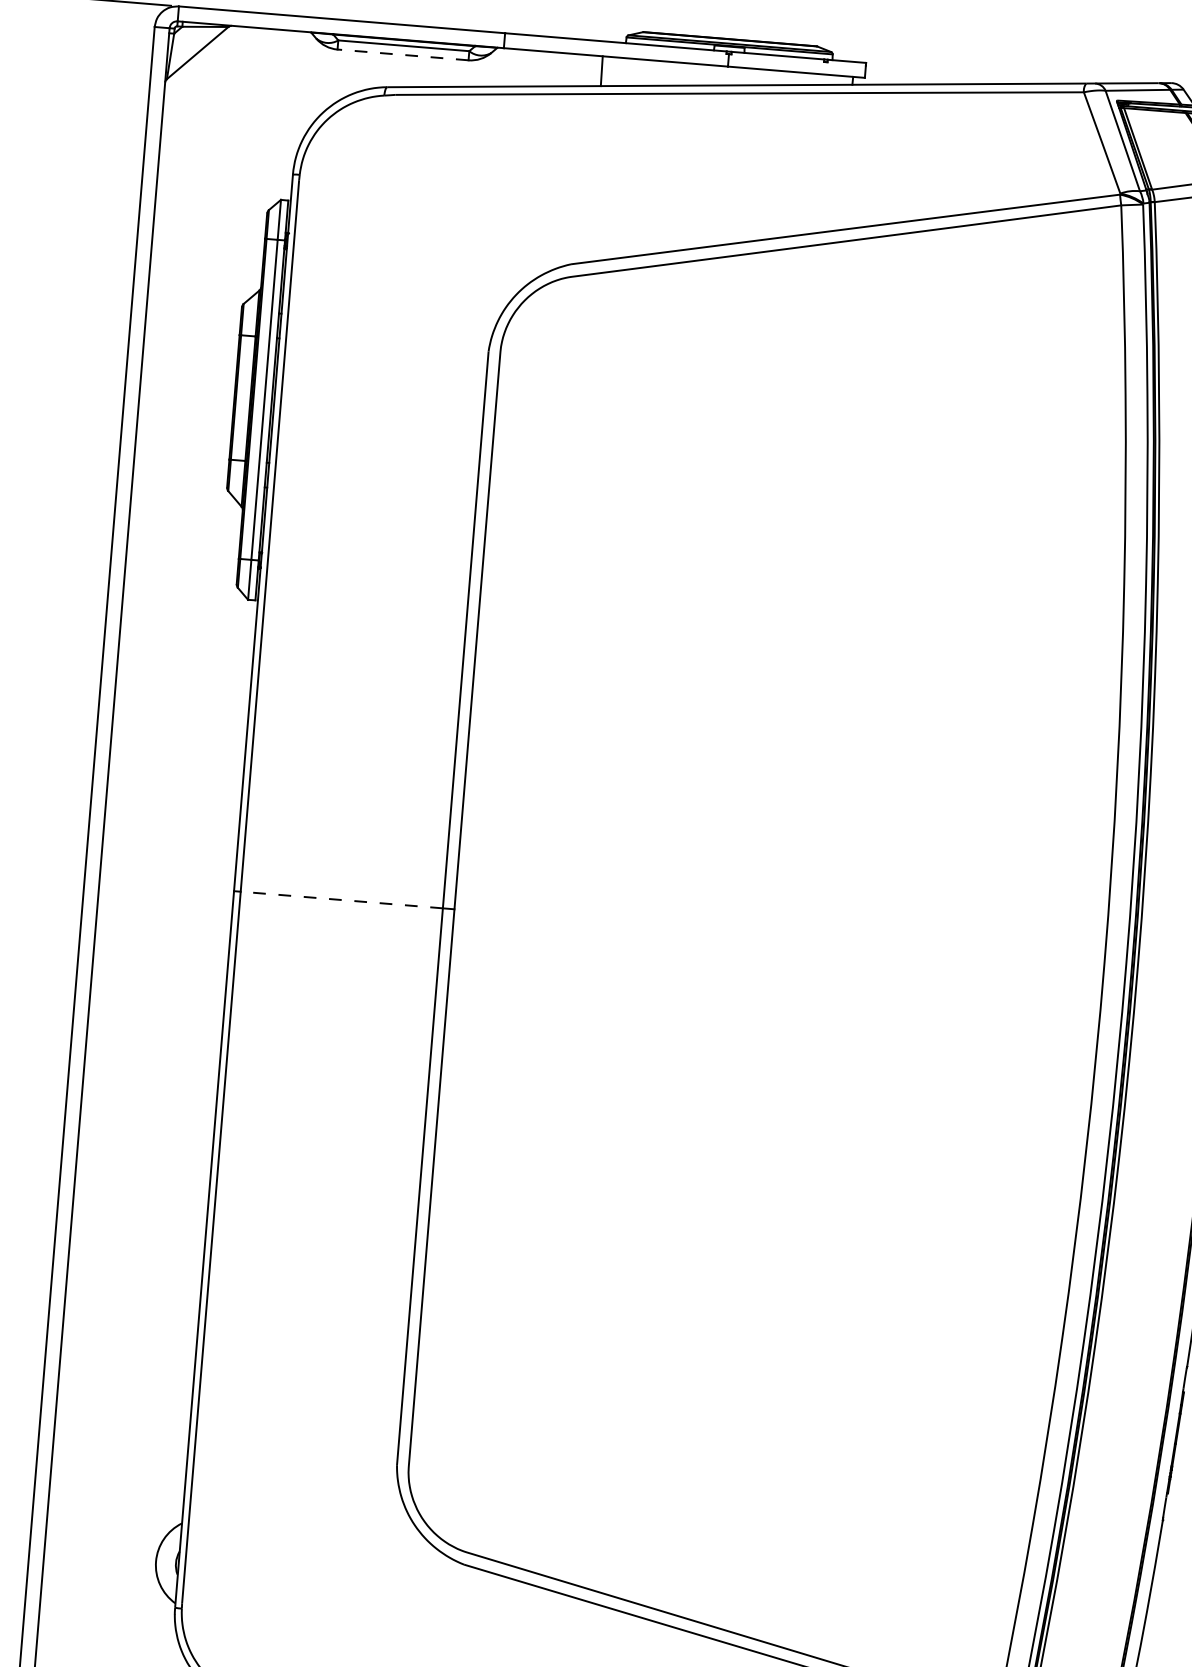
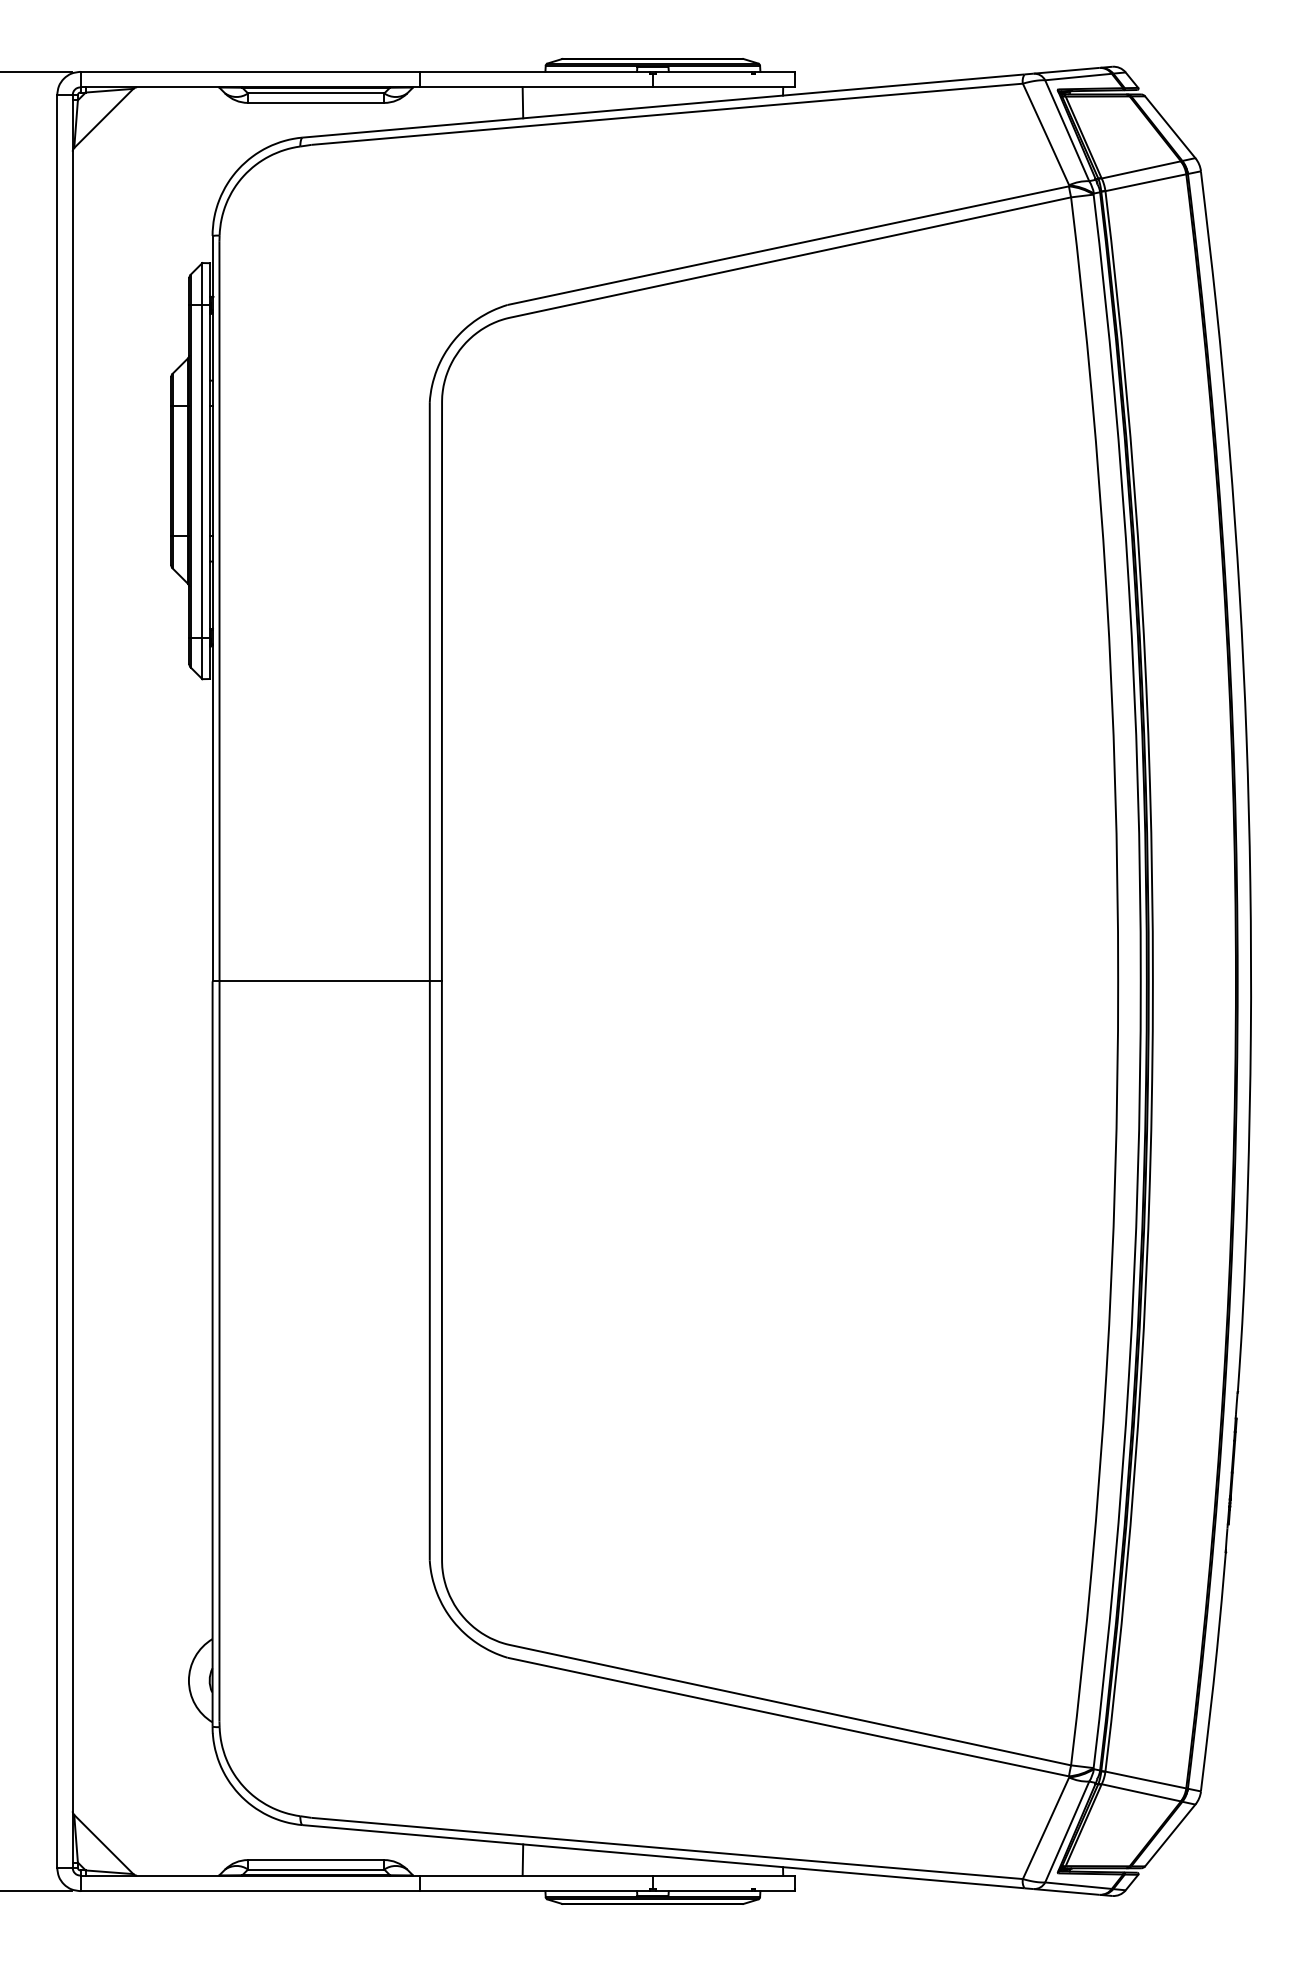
line: (402, 54) -> (315, 102), dashed -> solid
line: (341, 900) -> (324, 981), dashed -> solid

